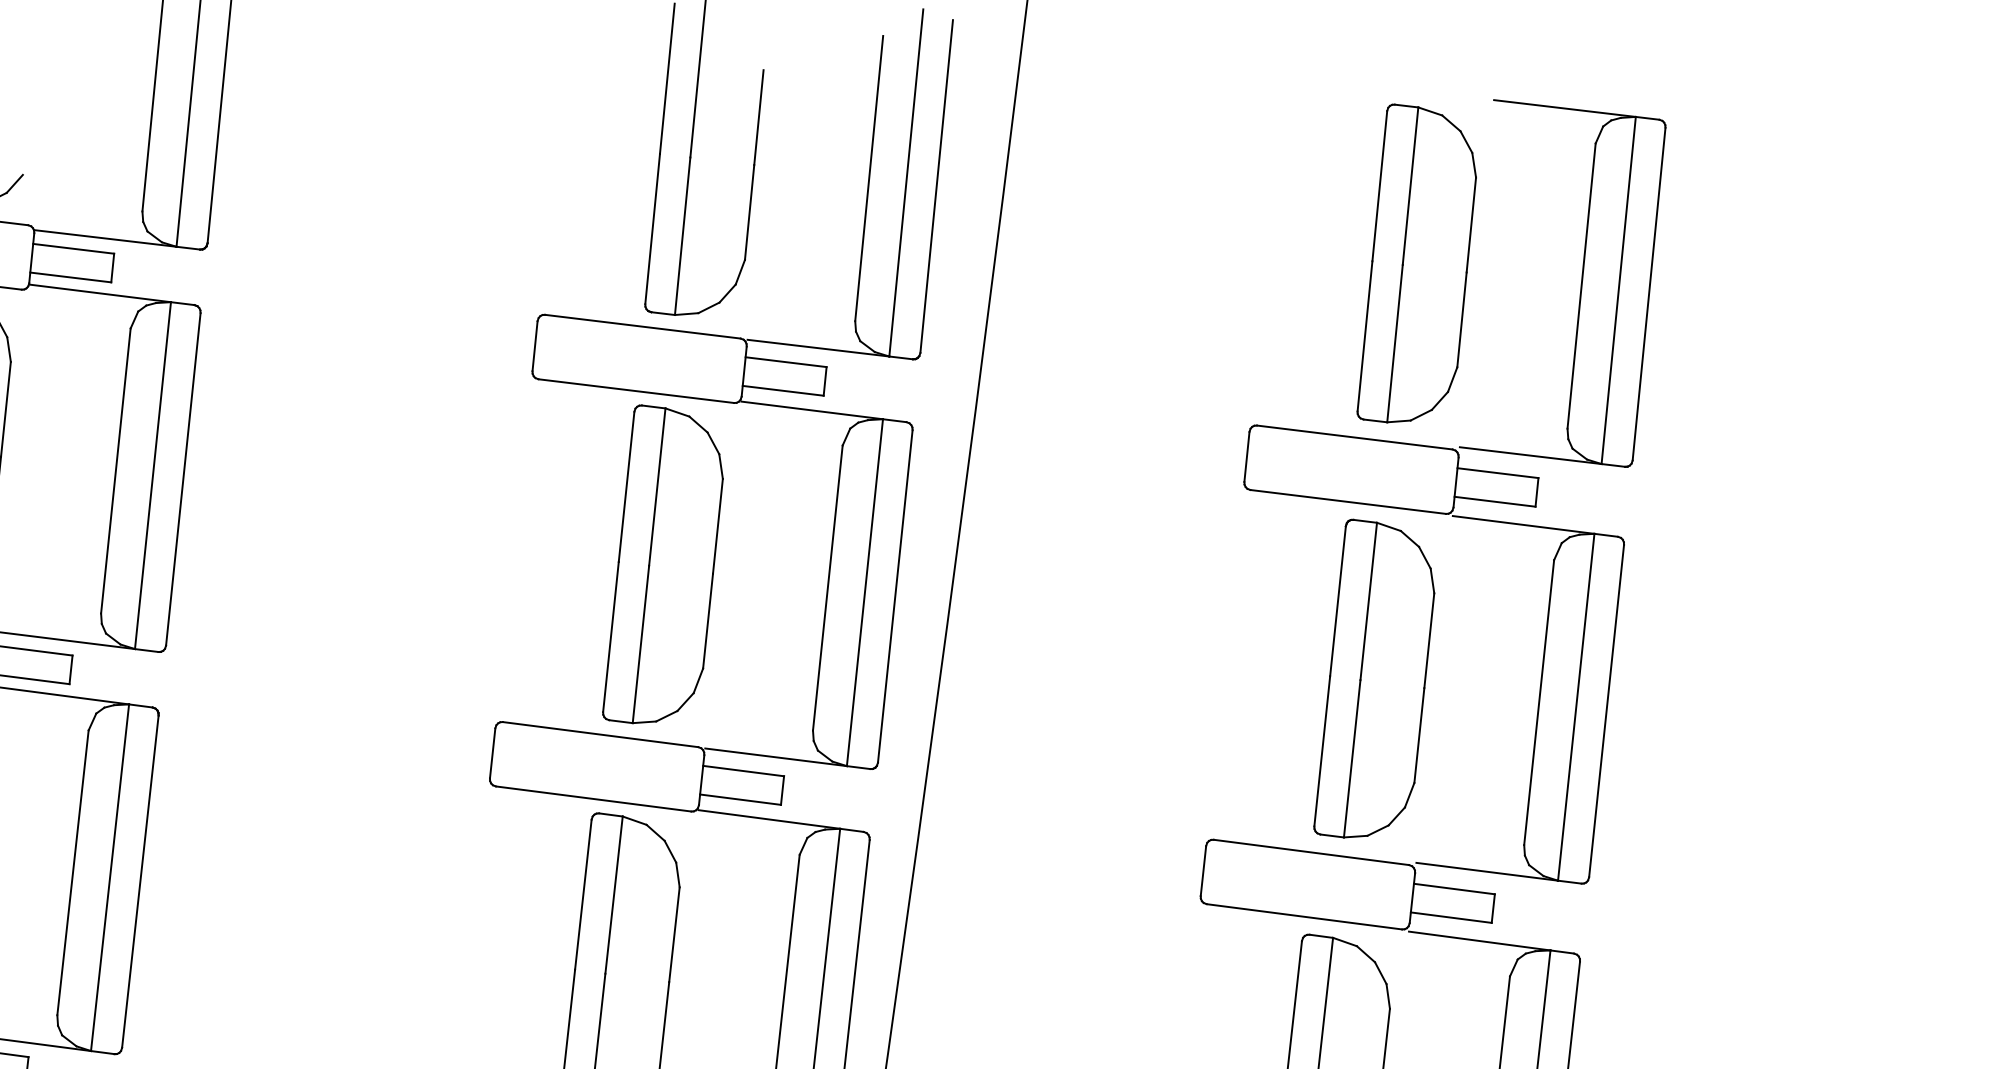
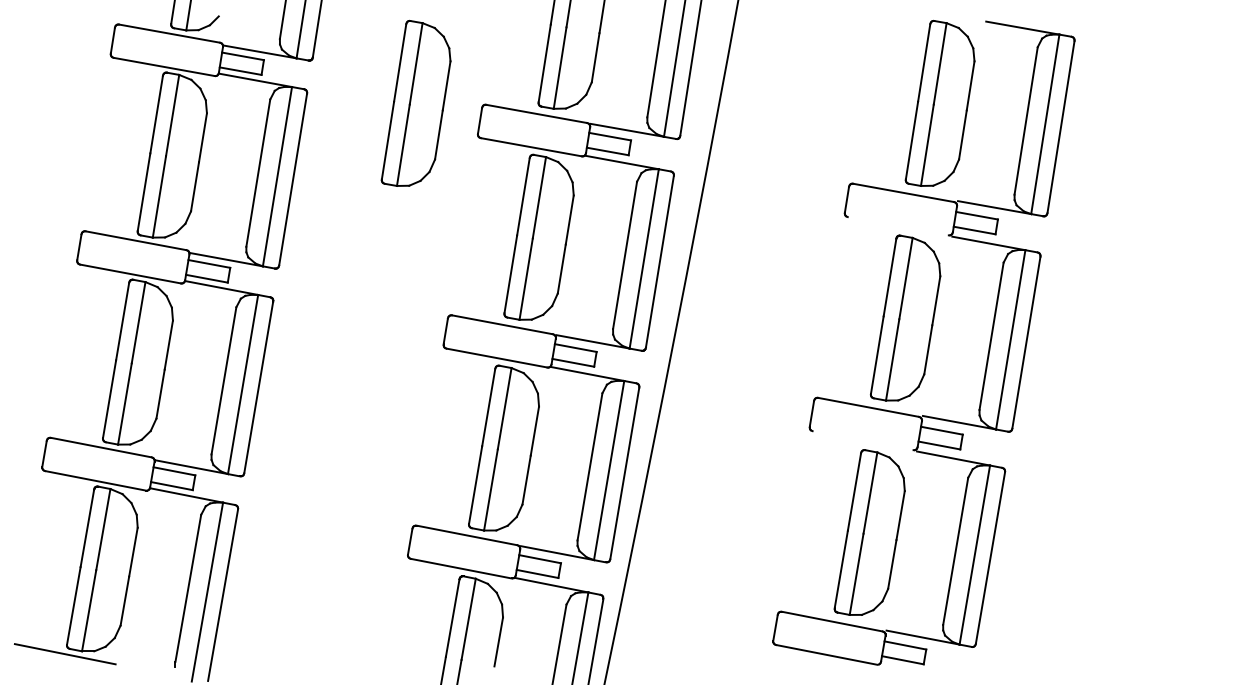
part: (409, 318) -> (415, 102), added
line: (1346, 502) -> (897, 226), removed
line: (1303, 916) -> (862, 440), removed

